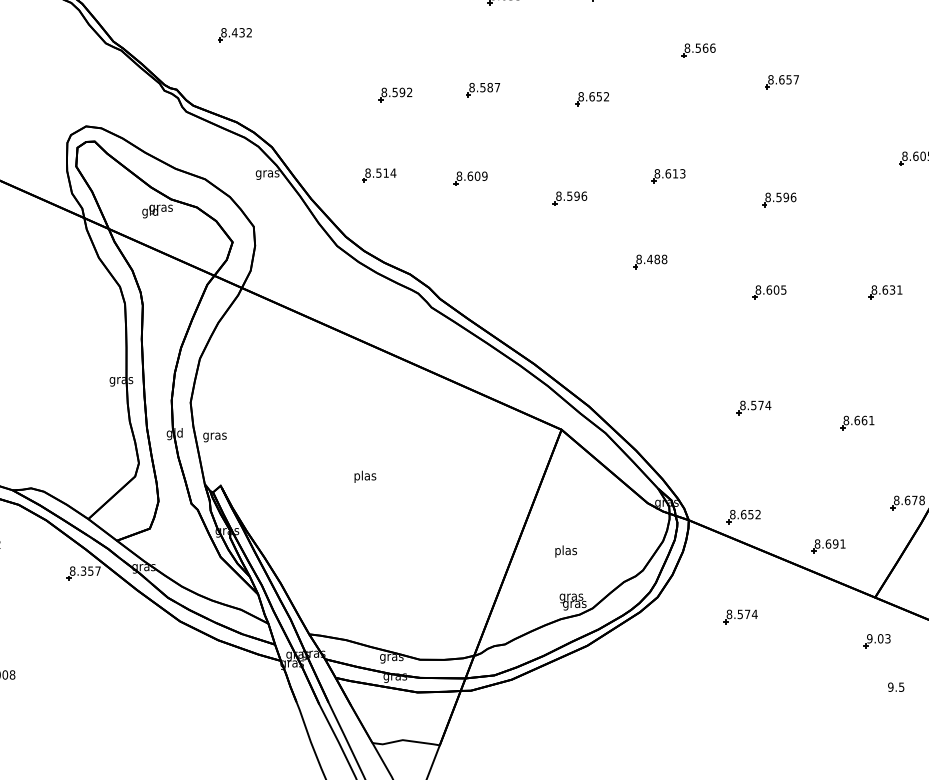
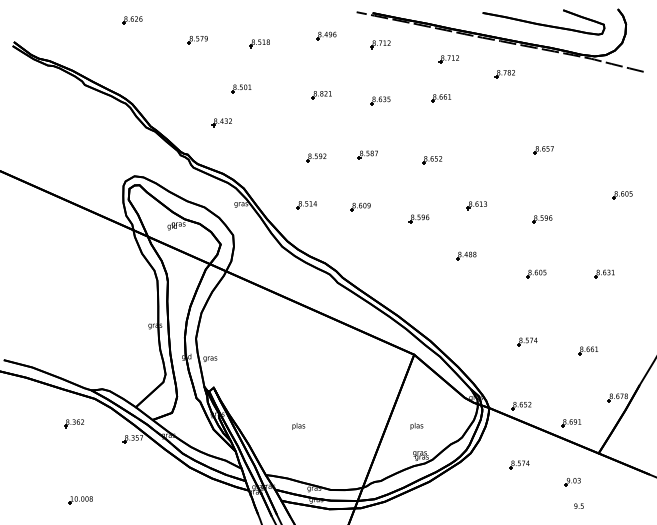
part: (698, 50) -> (494, 131), removed
text: (364, 476) -> (298, 426), moved
part: (876, 641) -> (572, 482), moved
text: (895, 686) -> (578, 505), moved

